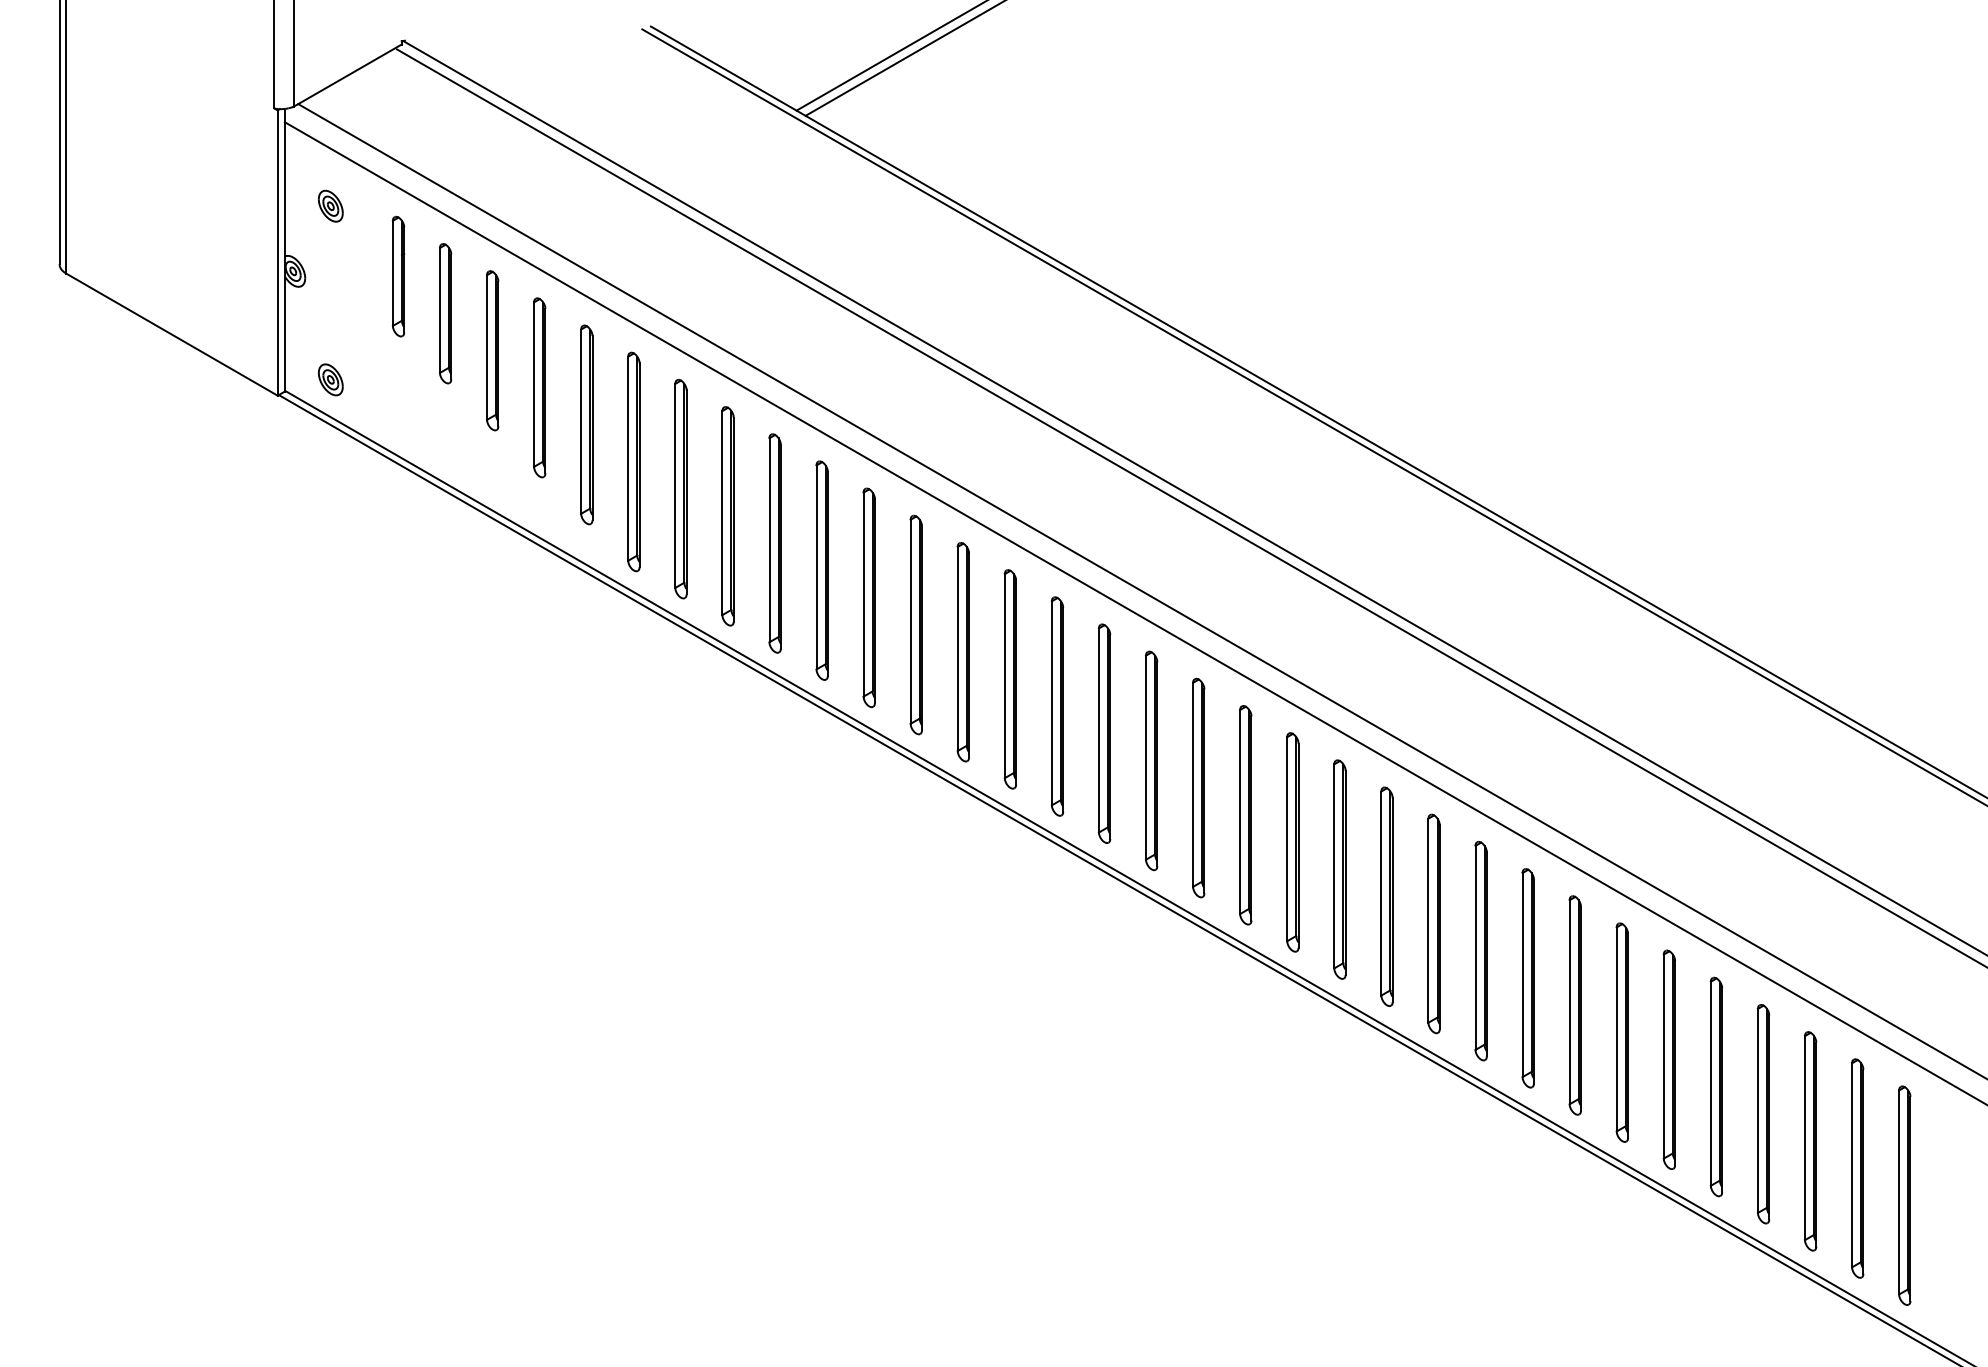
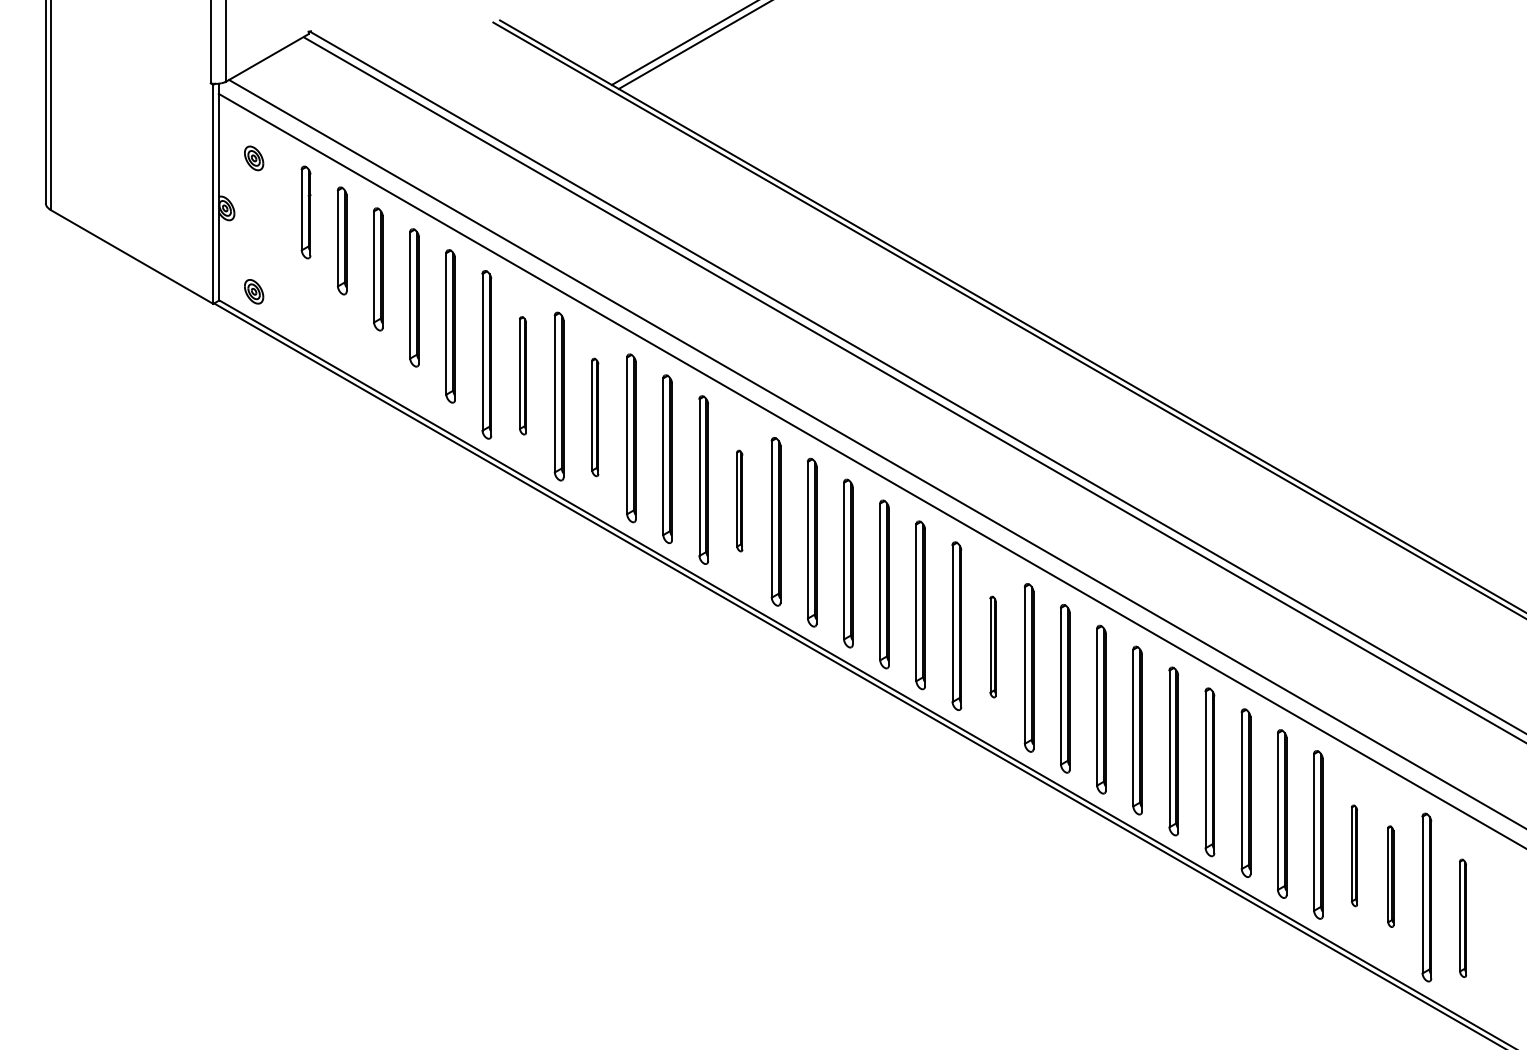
part: (680, 489) -> (522, 375), size x0.7
part: (774, 543) -> (594, 417), size x0.7
part: (962, 652) -> (739, 501), size x0.6
part: (1292, 842) -> (992, 647), size x0.6
part: (1763, 1114) -> (1354, 856), size x0.6
part: (1810, 1141) -> (1390, 876), size x0.6
part: (1904, 1195) -> (1462, 918), size x0.7

